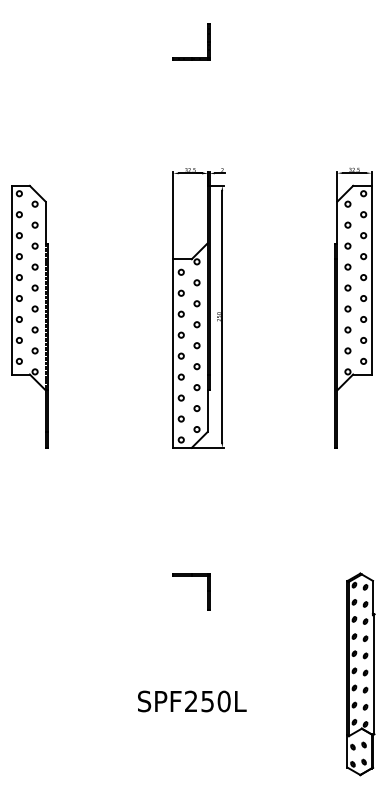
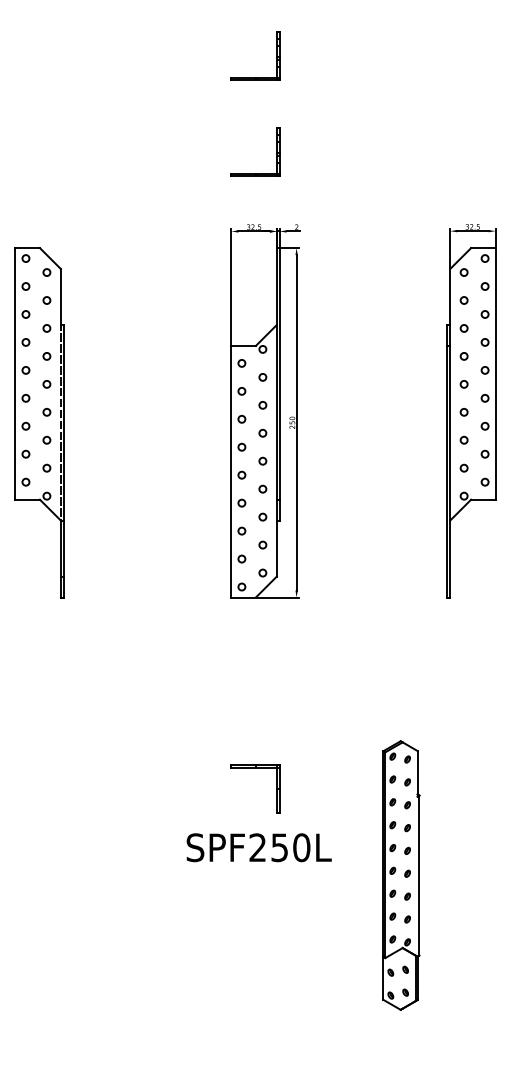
part: (207, 113) -> (276, 151), added
part: (360, 674) -> (400, 875), moved
text: (192, 701) -> (259, 847), moved

